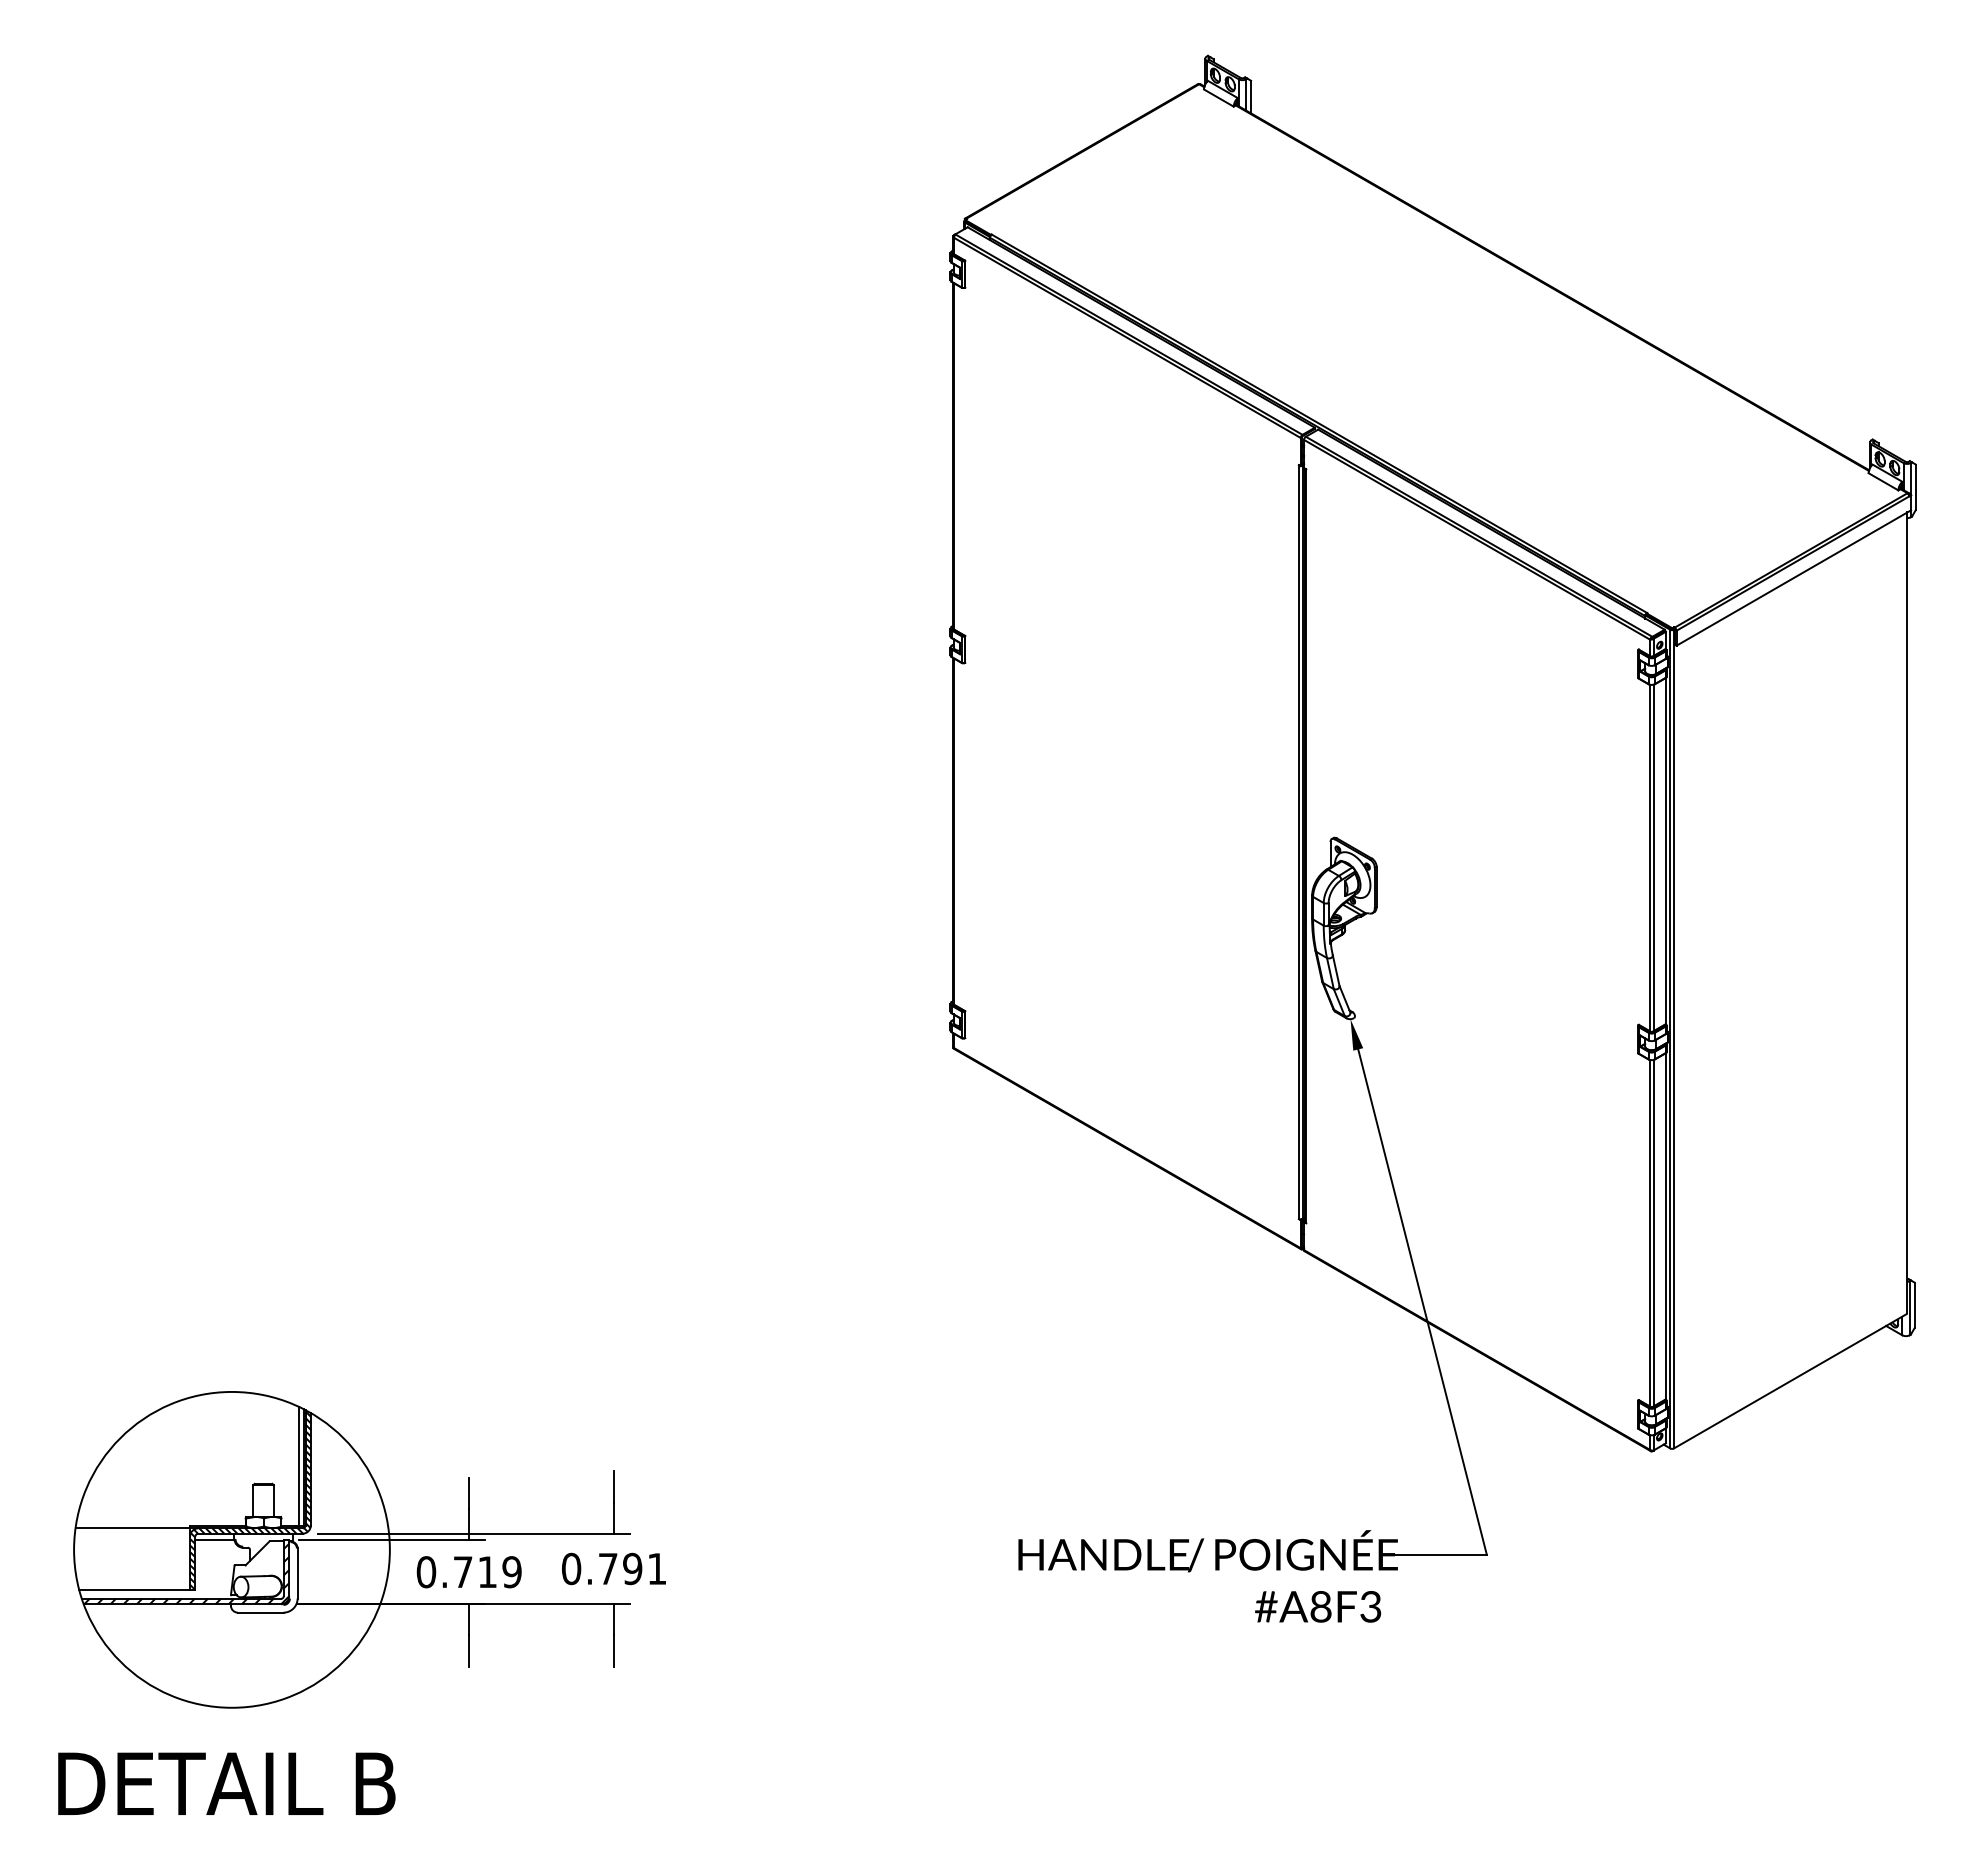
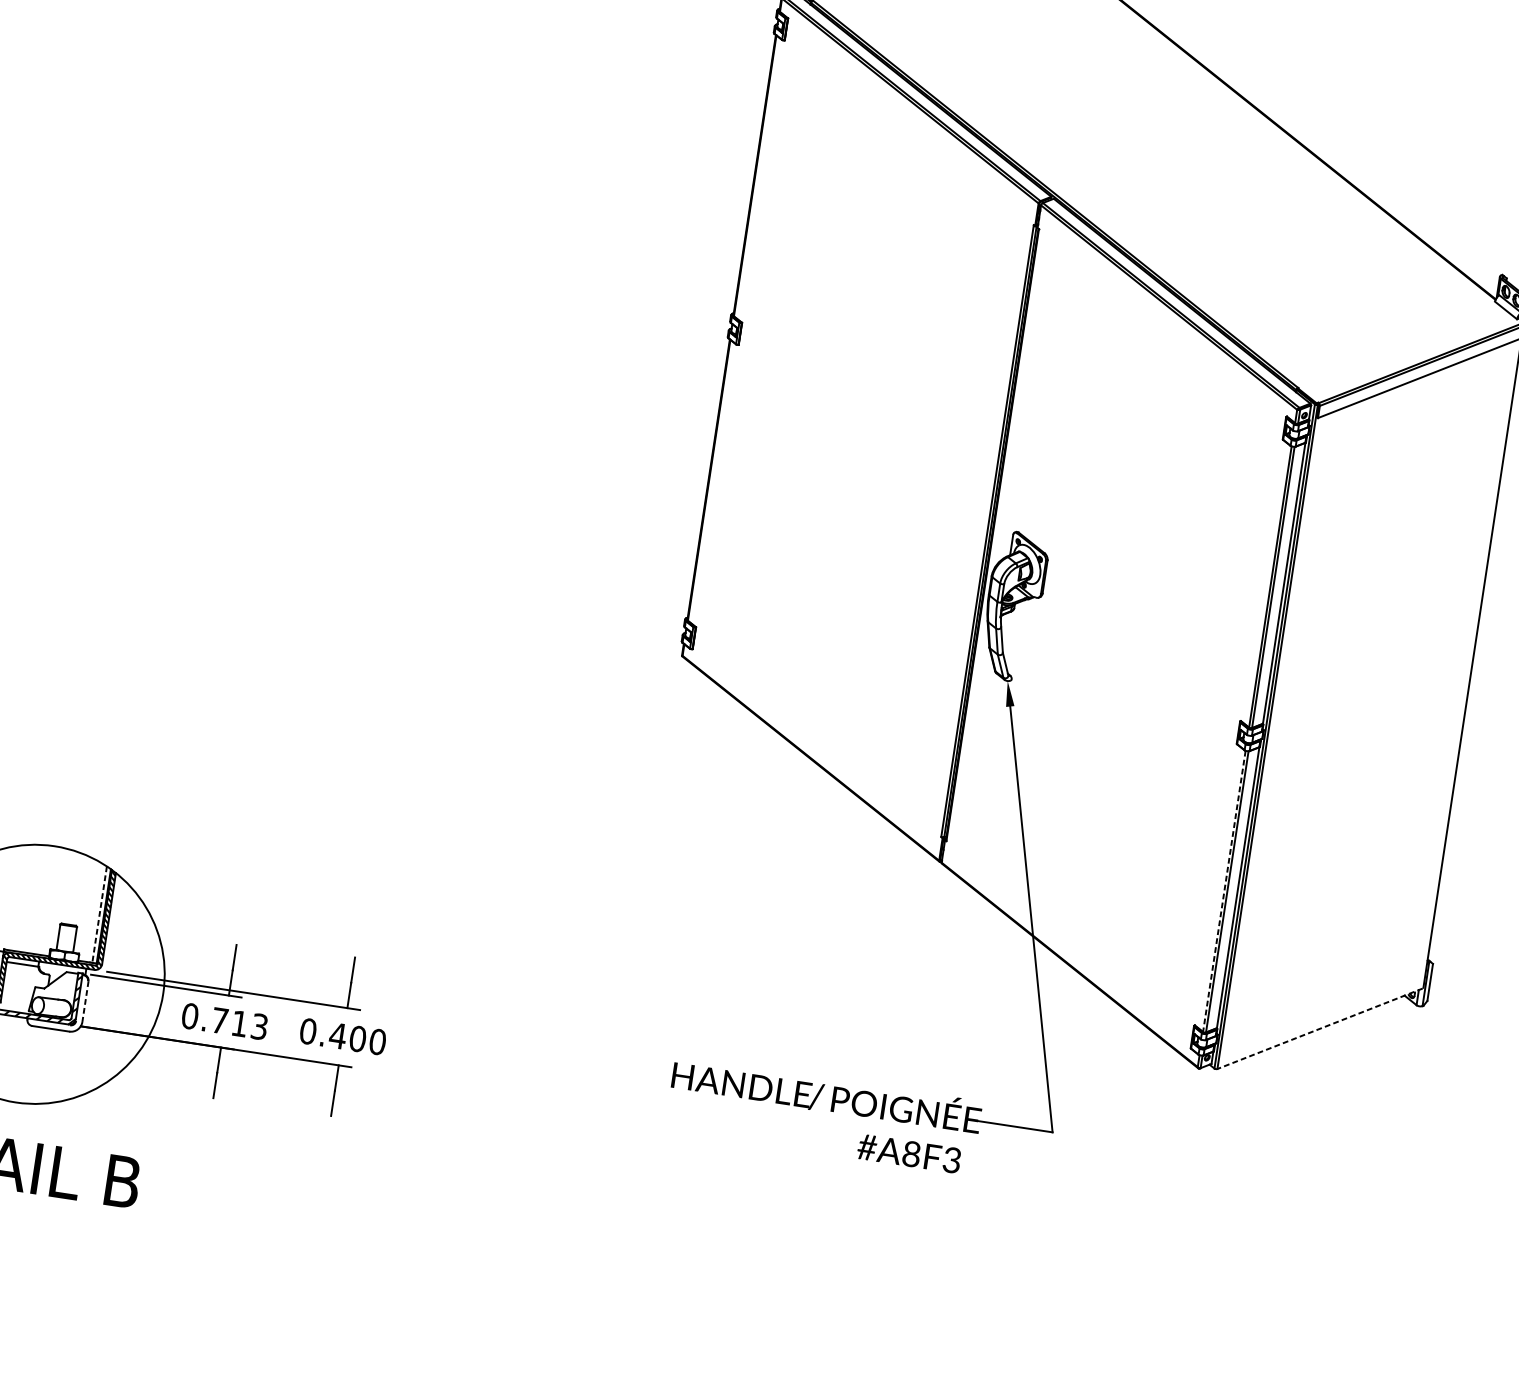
line: (1649, 1233) -> (1223, 891), solid -> dashed
line: (1789, 1381) -> (1319, 1028), solid -> dashed
line: (298, 1466) -> (99, 914), solid -> dashed
text: (632, 1568) -> (357, 1038), 0.791 -> 0.400
text: (511, 1572) -> (259, 1026), 0.719 -> 0.713
line: (297, 1574) -> (85, 1002), solid -> dashed

